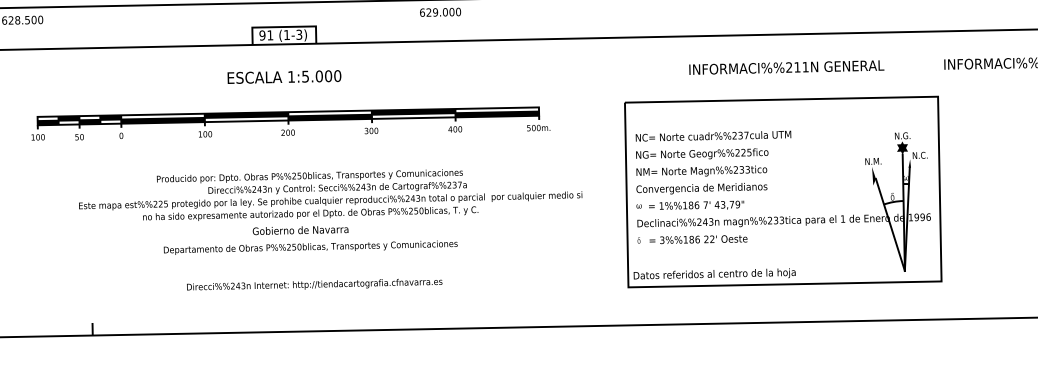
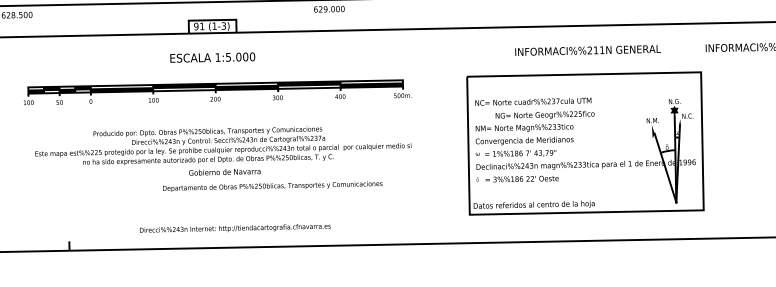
text: (702, 153) -> (545, 114), moved
text: (330, 194) -> (223, 145), moved
text: (310, 247) -> (272, 186), moved
text: (314, 284) -> (235, 228), moved

